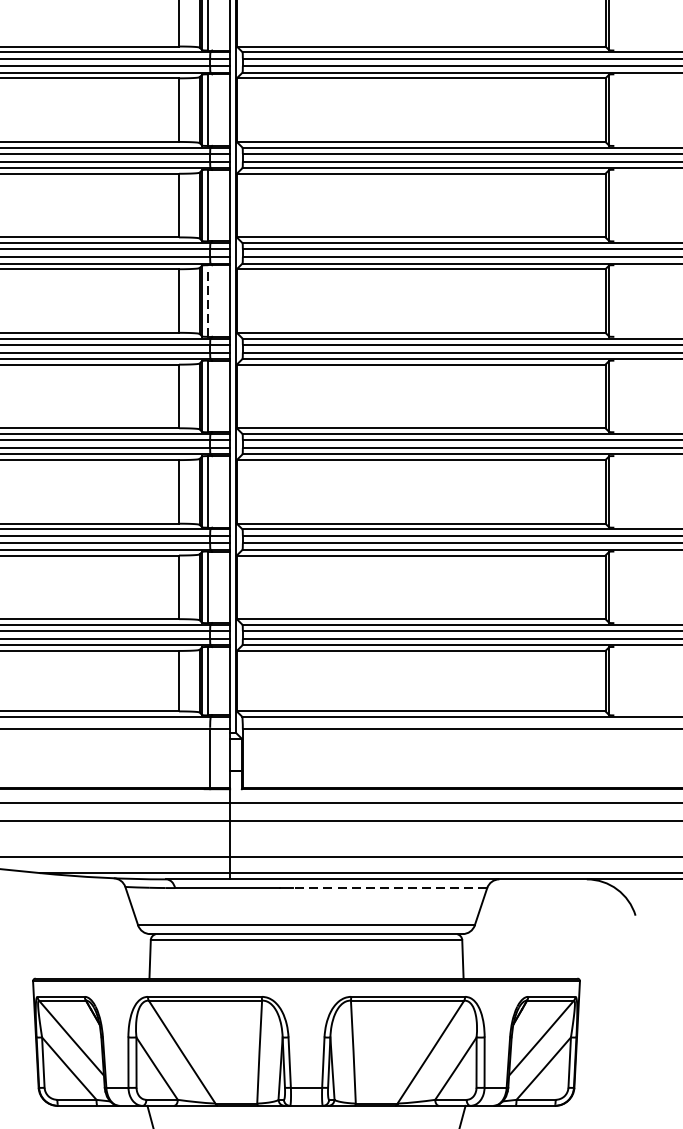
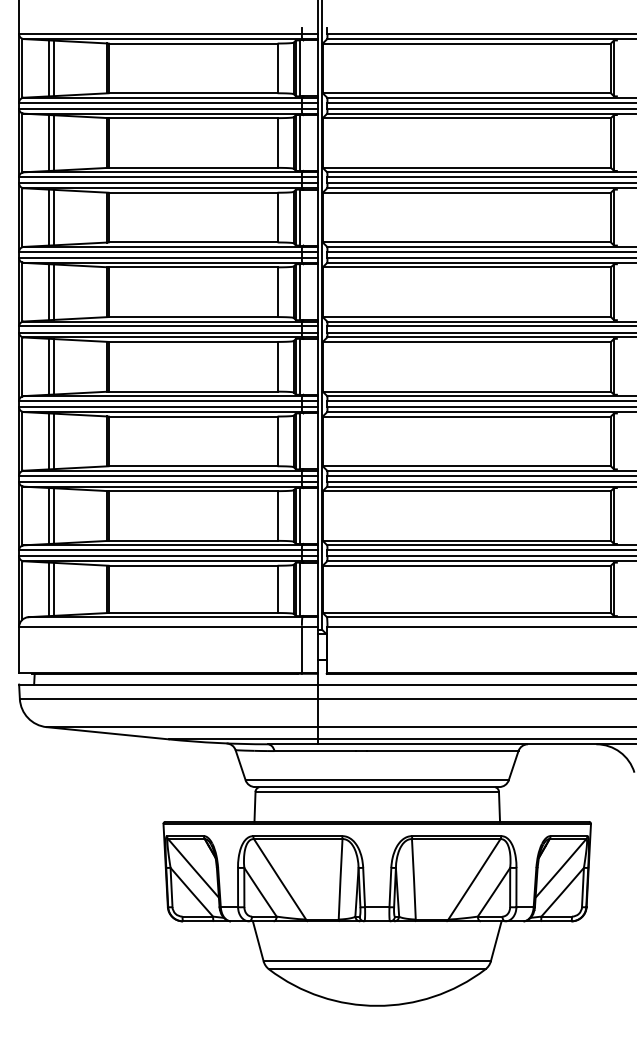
line: (208, 300) -> (300, 291), dashed -> solid
line: (389, 888) -> (442, 751), dashed -> solid

